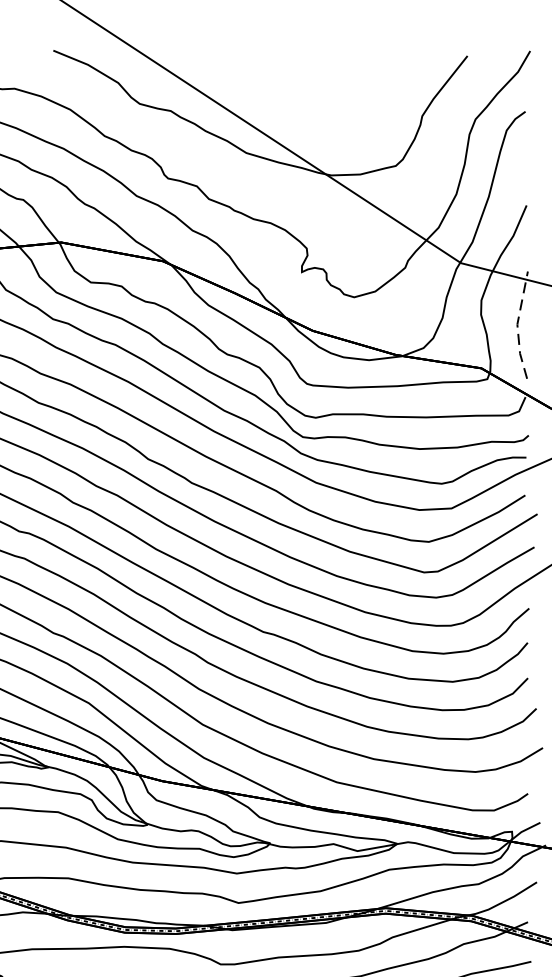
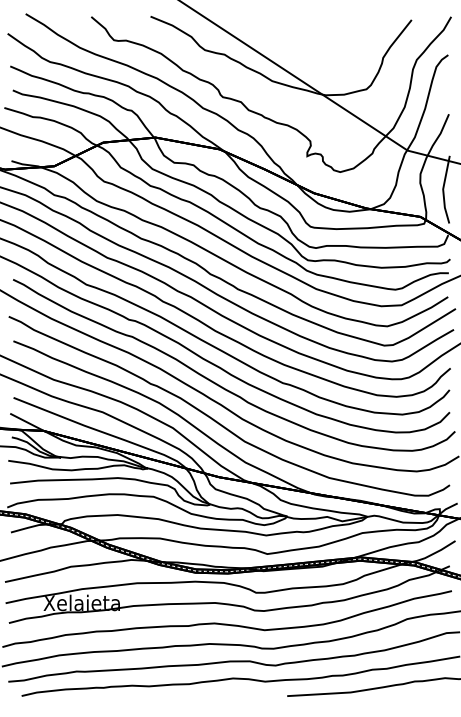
line: (517, 324) -> (443, 189), dashed -> solid

